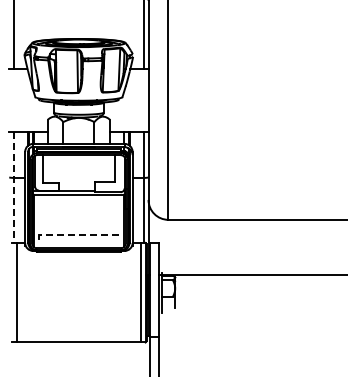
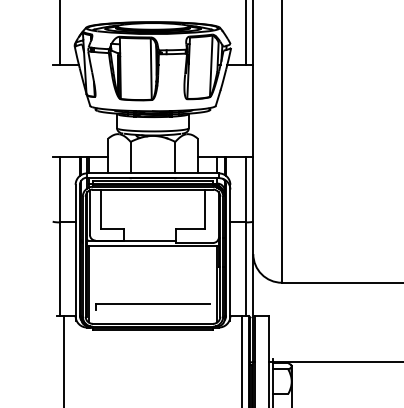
line: (14, 188) -> (60, 237), dashed -> solid
line: (78, 234) -> (152, 303), dashed -> solid

